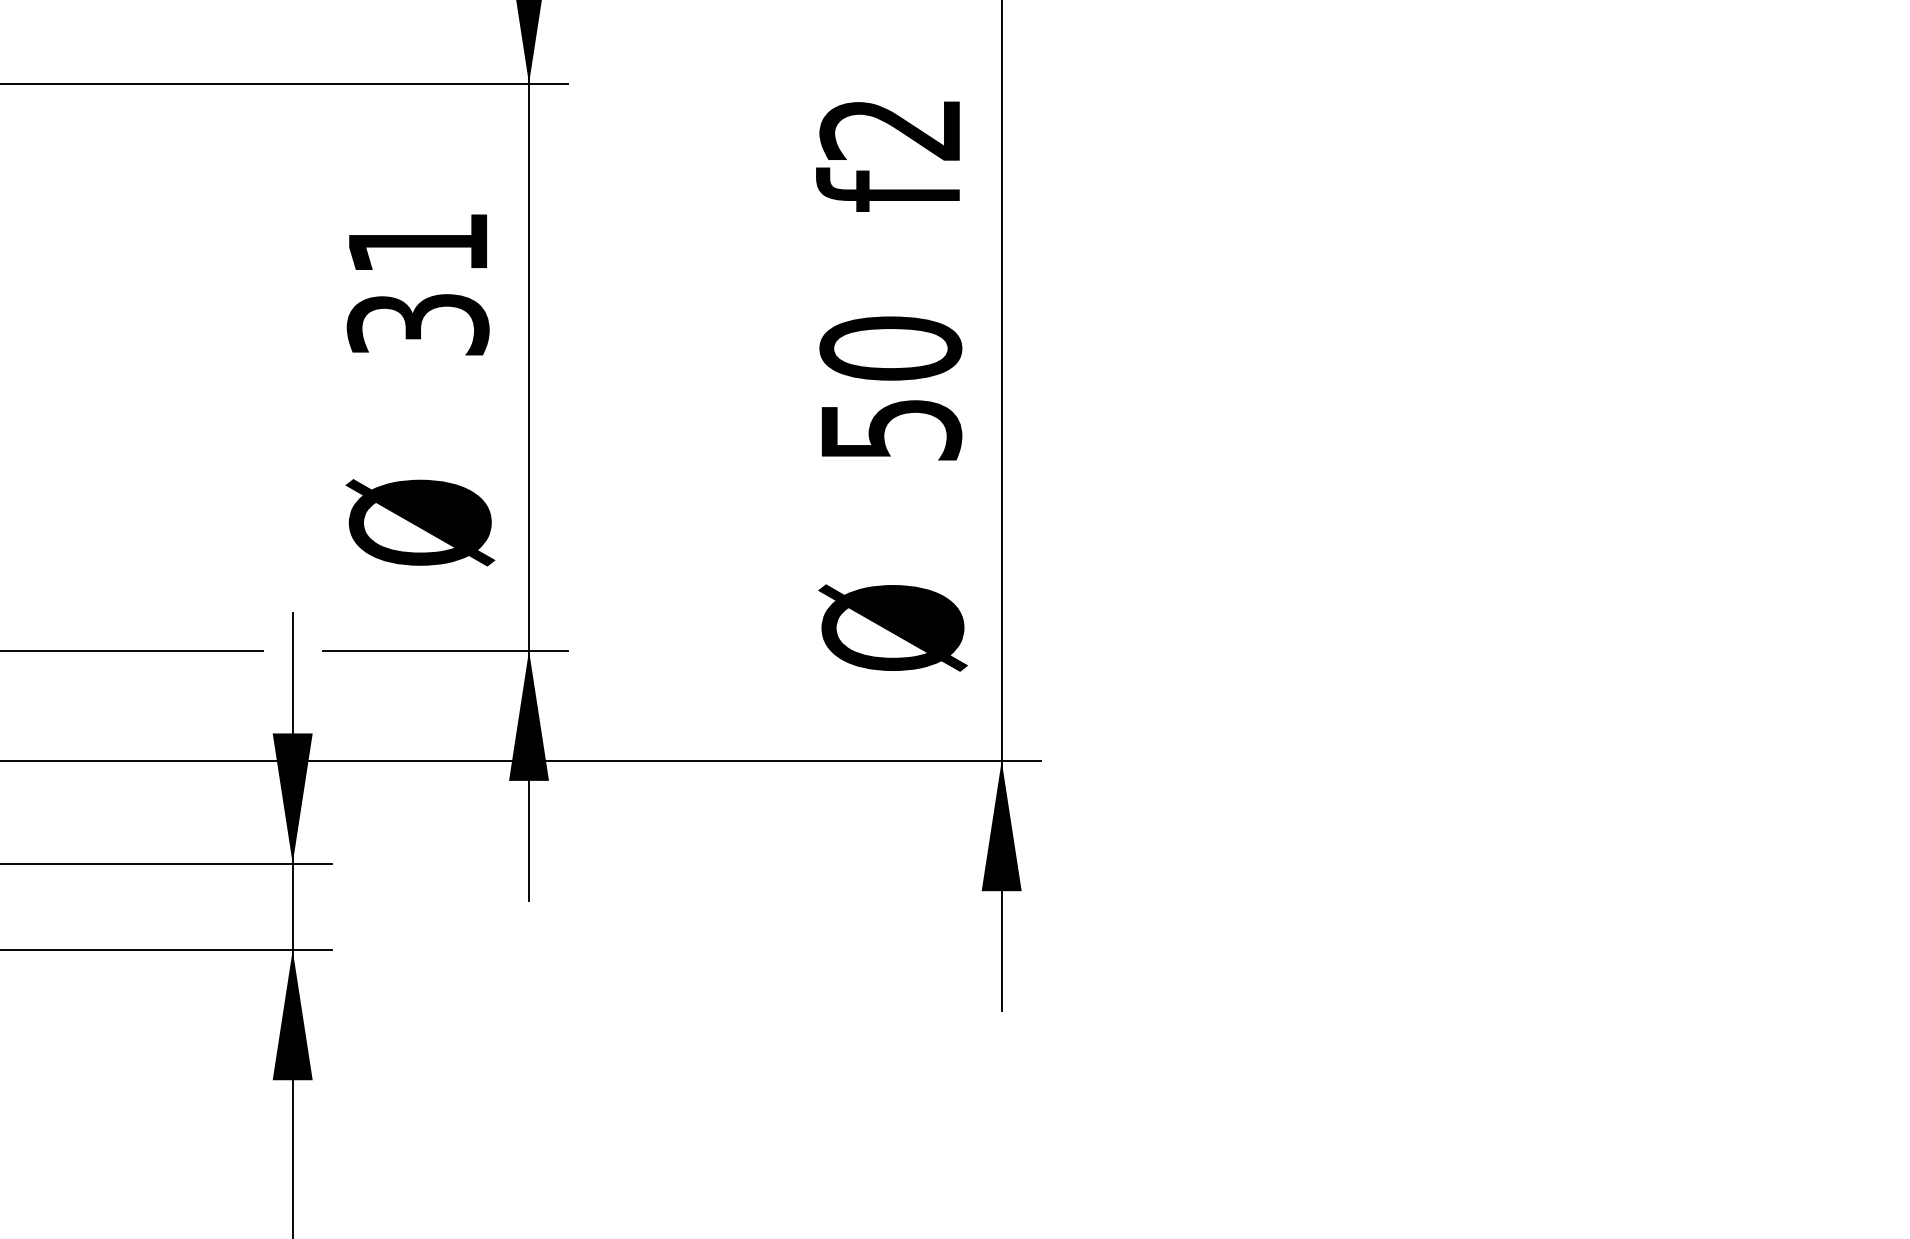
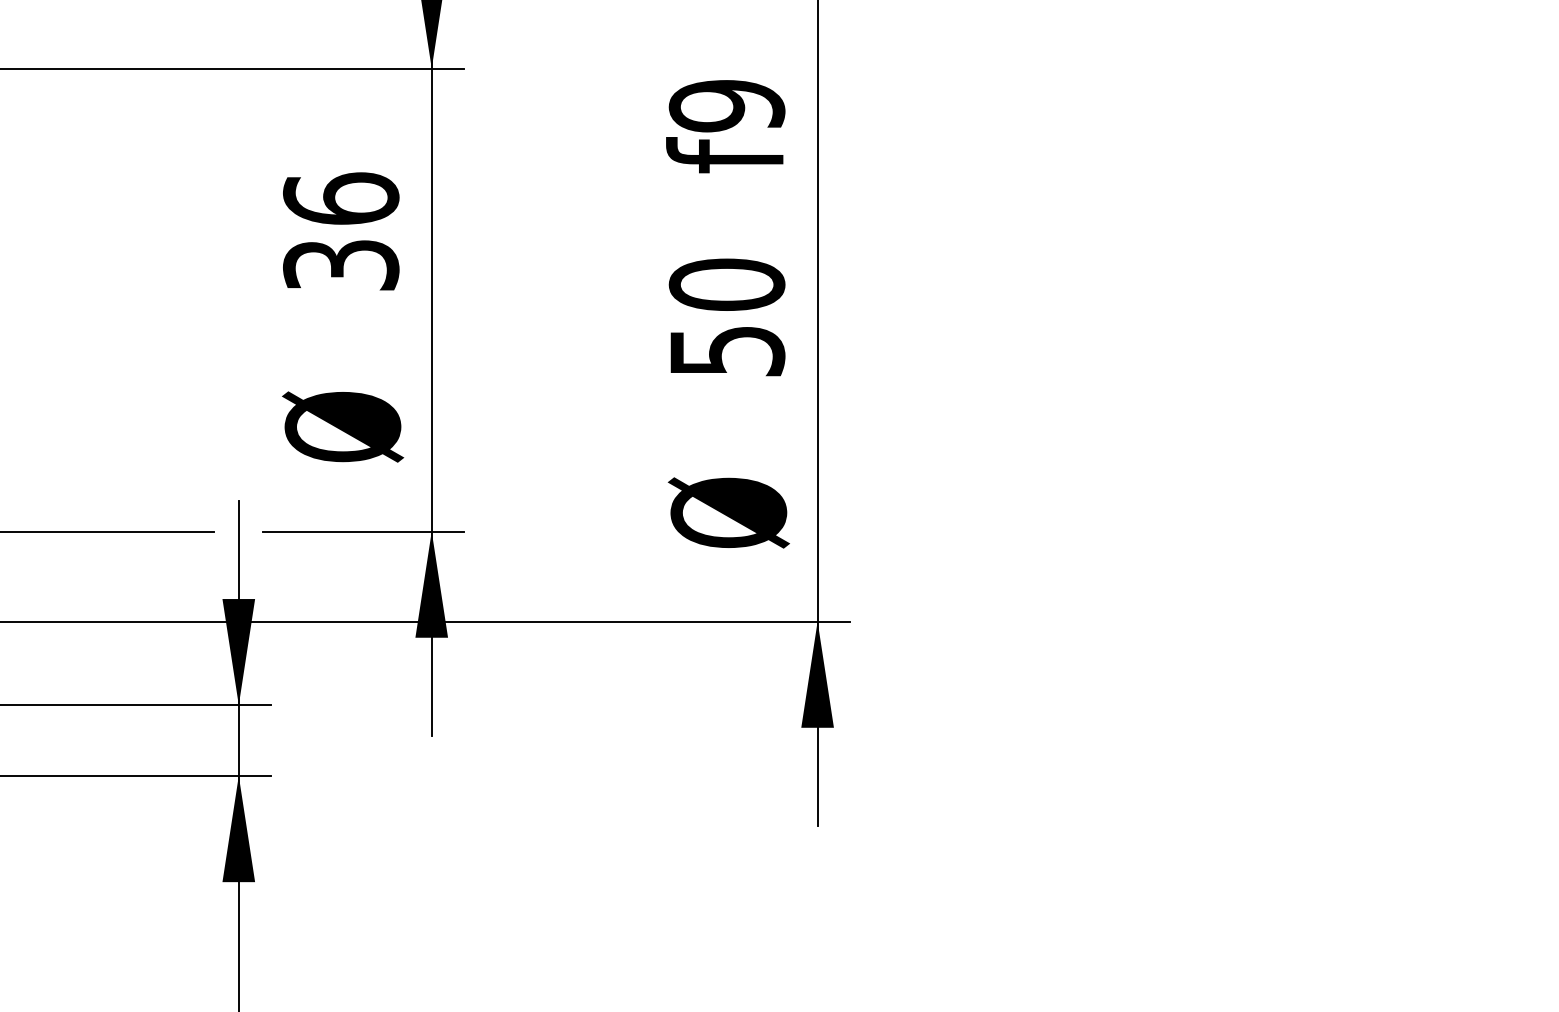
text: (890, 129) -> (726, 105), f2 -> f9
text: (417, 242) -> (340, 198), 31 -> 36

